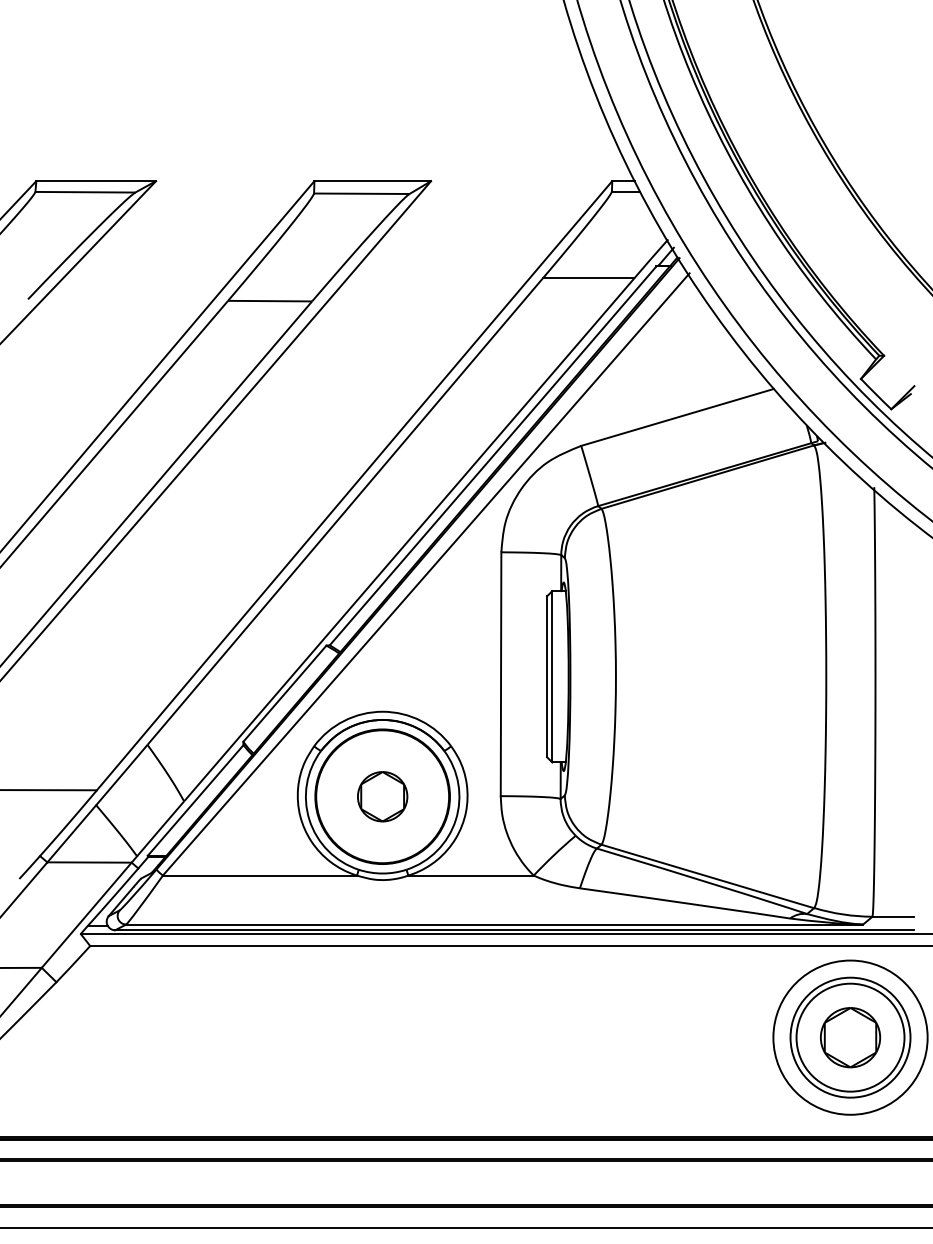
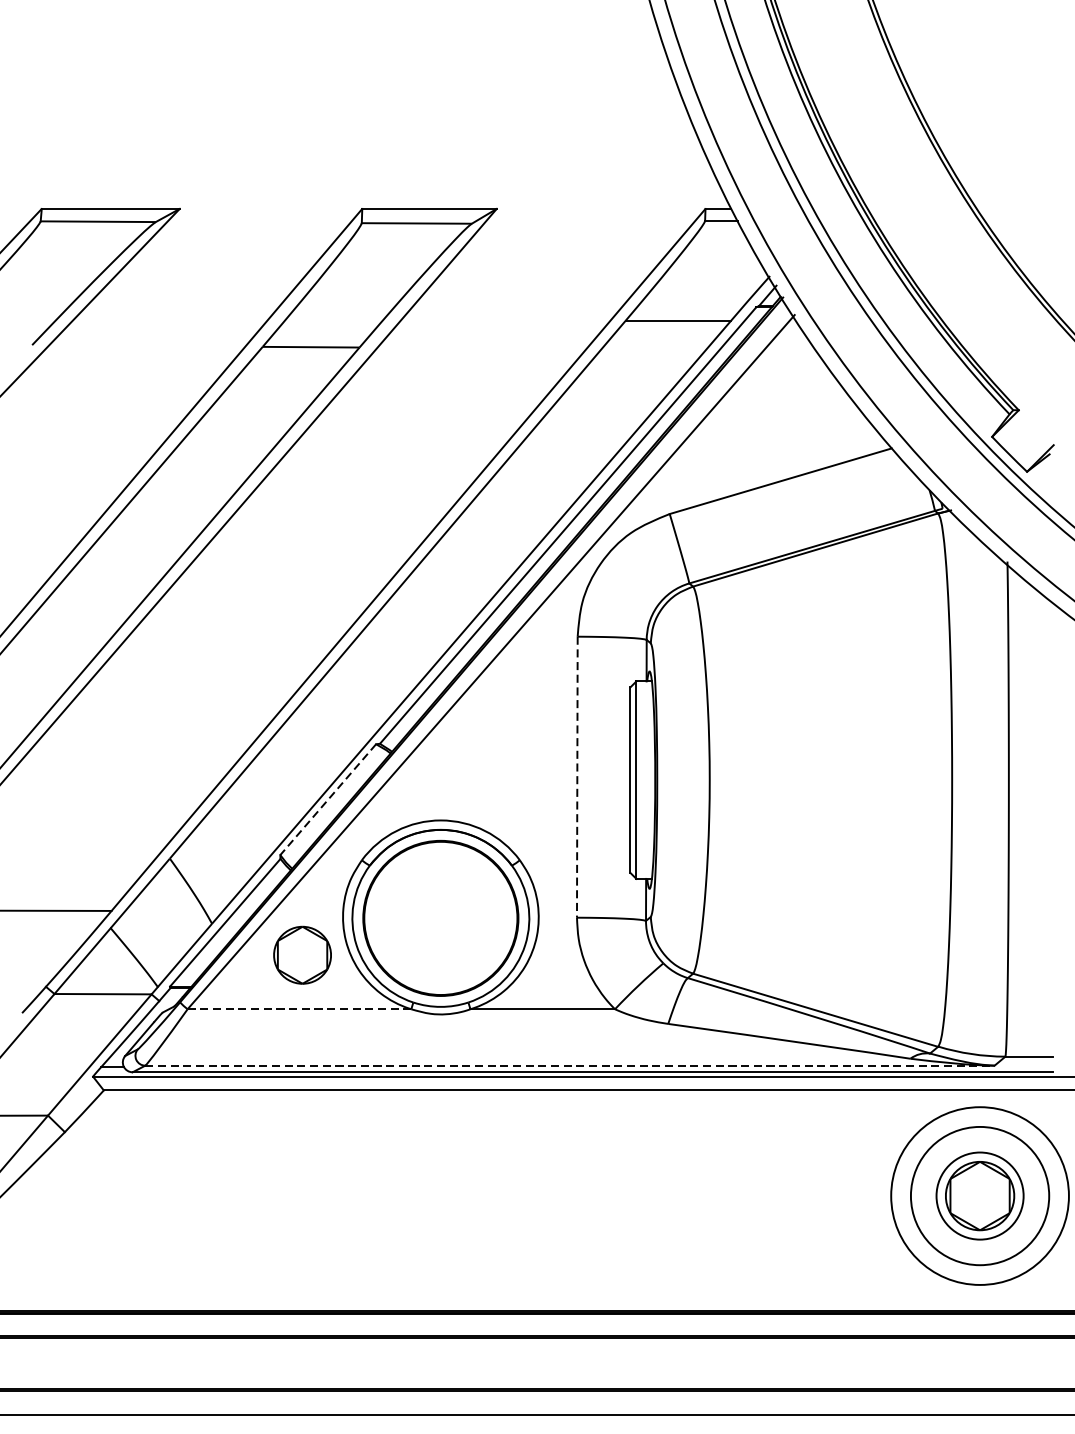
line: (501, 674) -> (577, 777), solid -> dashed
line: (284, 693) -> (327, 799), solid -> dashed
part: (382, 796) -> (302, 954), moved
line: (259, 875) -> (298, 1009), solid -> dashed
line: (495, 924) -> (570, 1065), solid -> dashed
circle: (850, 1037) -> (980, 1195), size x0.7

